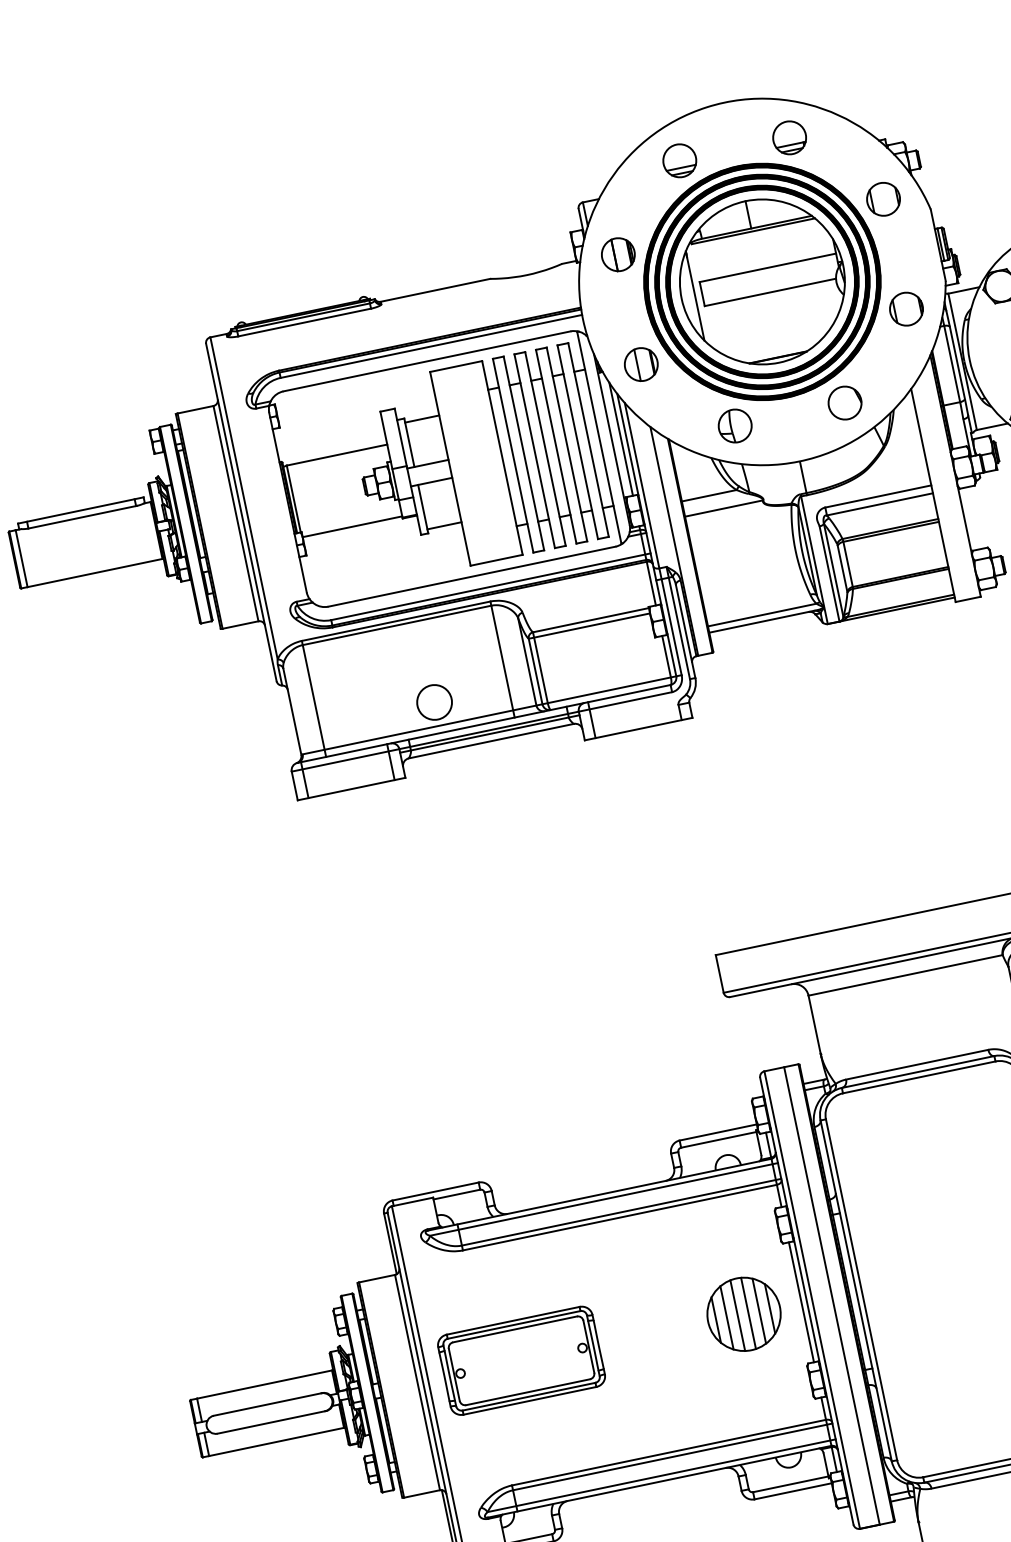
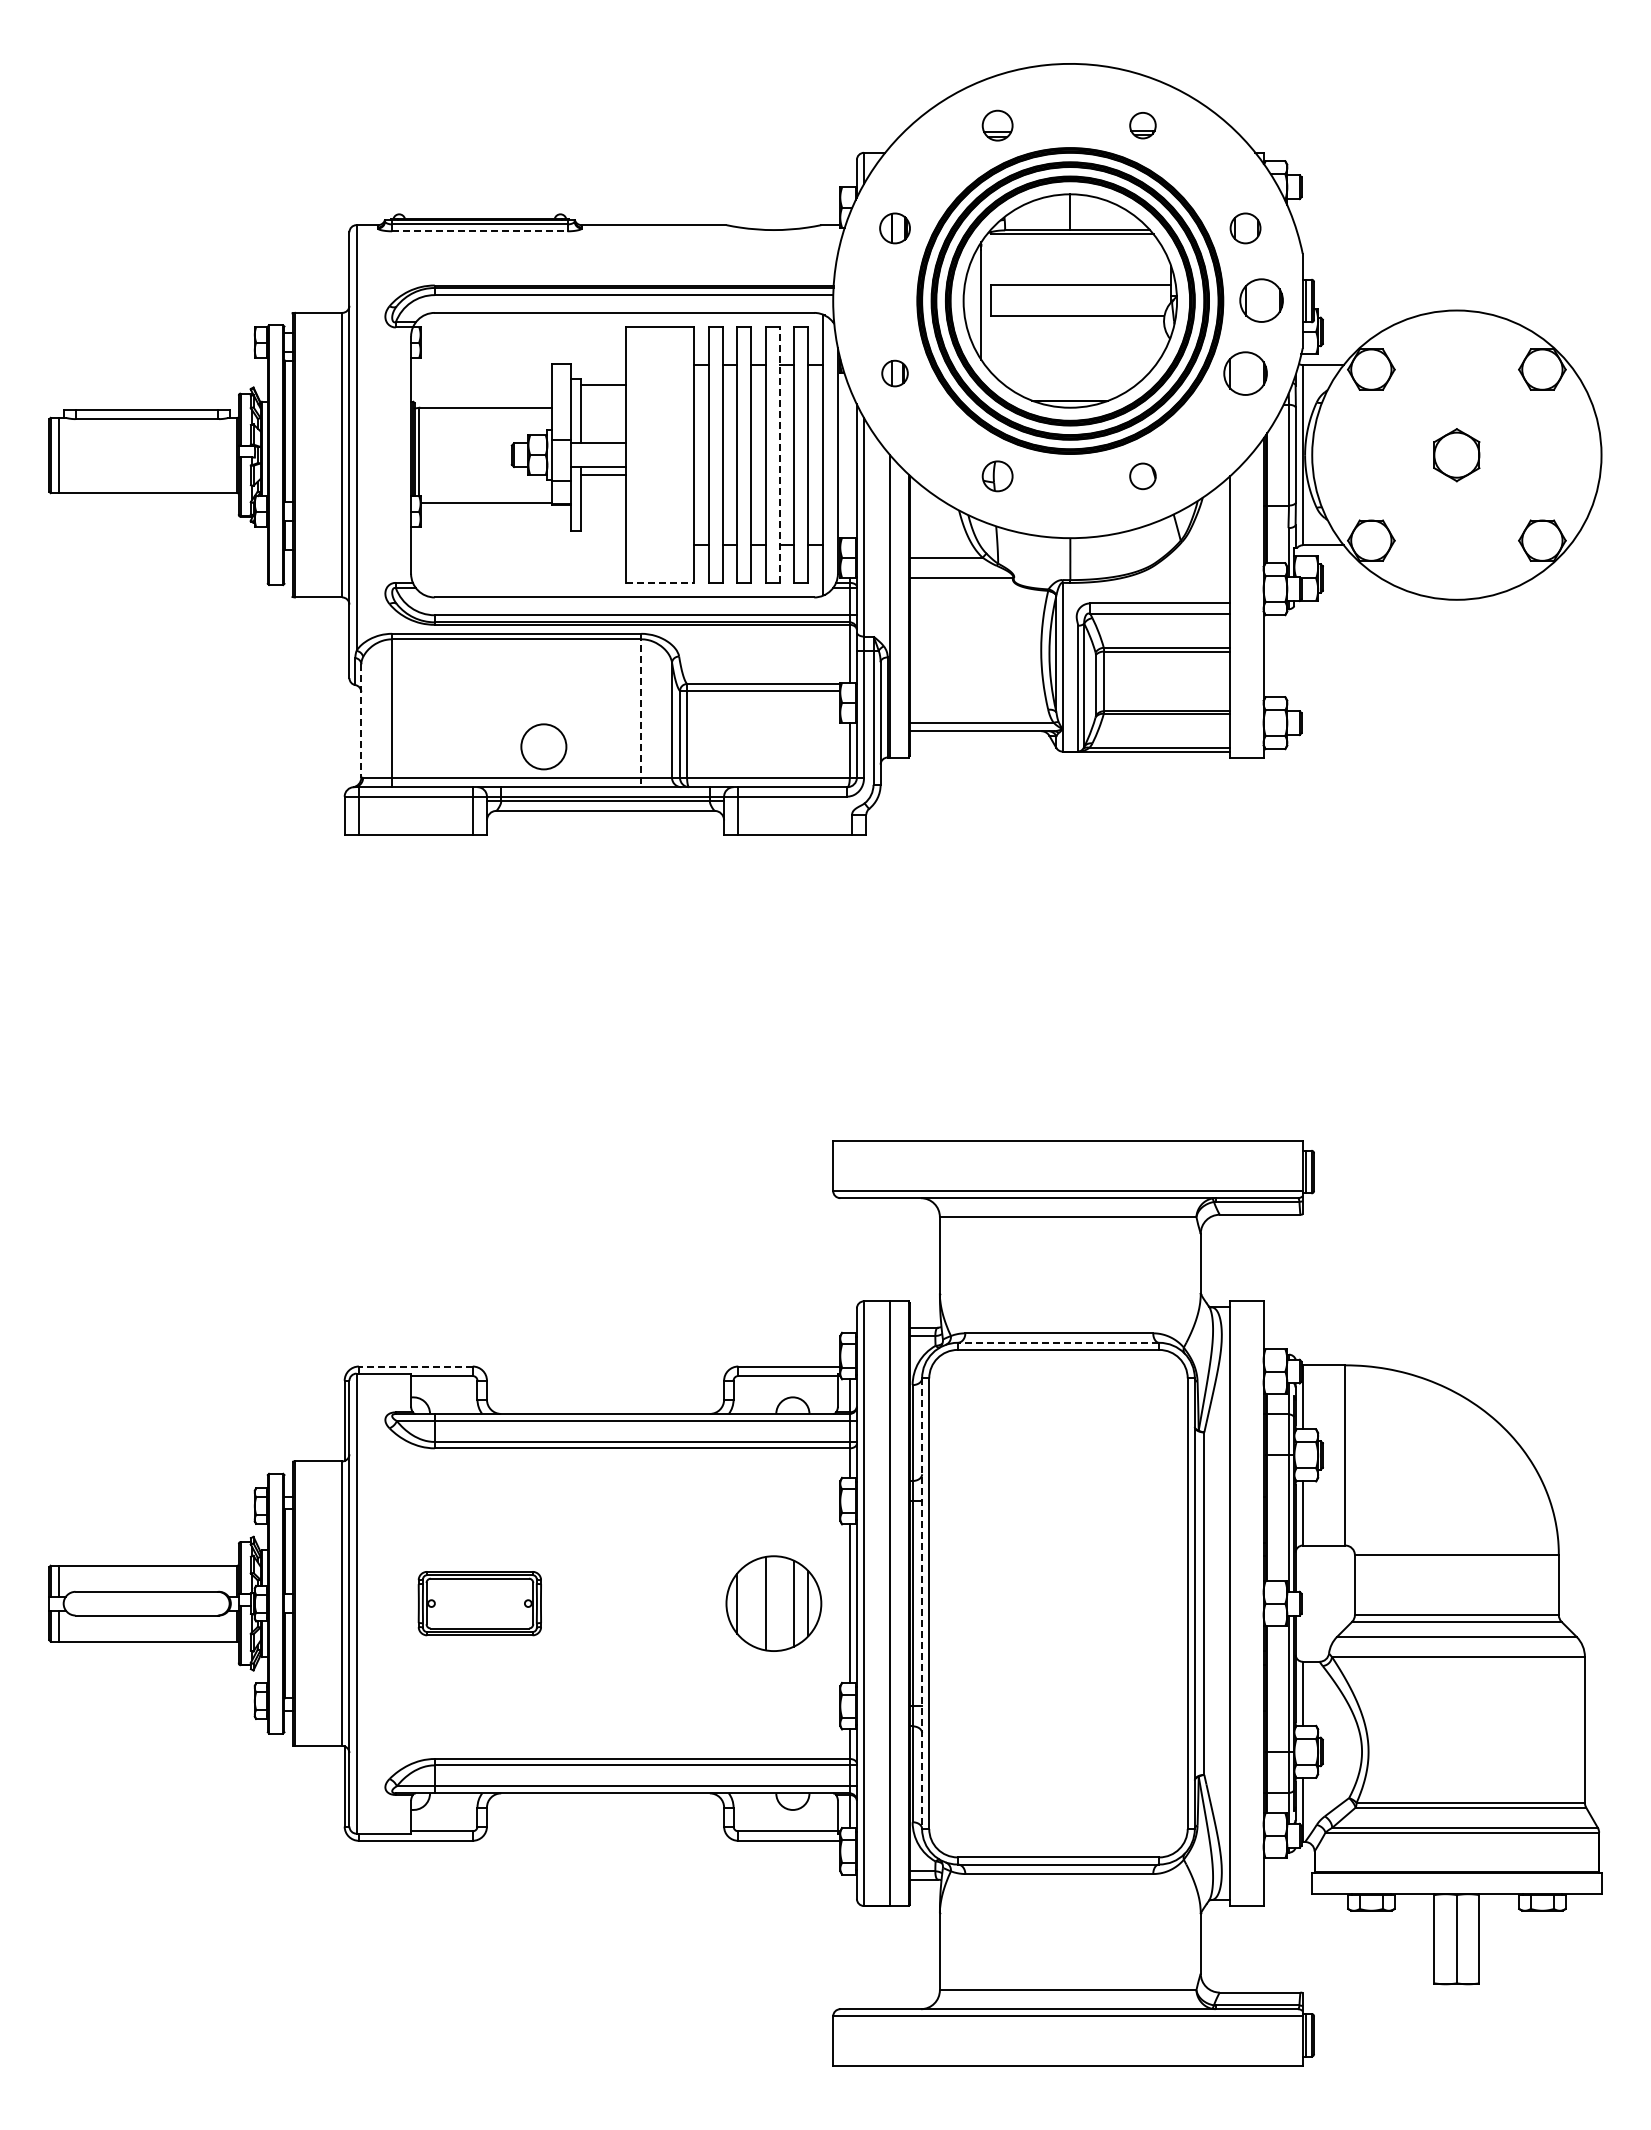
part: (789, 137) -> (1142, 125), size x0.6
part: (679, 160) -> (997, 125), size x0.7
part: (883, 199) -> (1245, 228), size x0.7
part: (906, 251) -> (1261, 300), added
part: (617, 254) -> (894, 228), size x0.7
line: (304, 322) -> (479, 231), solid -> dashed
part: (640, 364) -> (894, 373), size x0.6
part: (844, 403) -> (1142, 476), size x0.6
part: (735, 426) -> (997, 476), size x0.7
line: (620, 439) -> (849, 462), removed
line: (566, 444) -> (779, 454), solid -> dashed
line: (443, 525) -> (602, 474), moved
line: (497, 560) -> (660, 583), solid -> dashed
line: (502, 659) -> (641, 710), solid -> dashed
line: (292, 712) -> (361, 721), solid -> dashed
line: (918, 1071) -> (1058, 1342), solid -> dashed
line: (435, 1191) -> (415, 1366), solid -> dashed
line: (856, 1291) -> (922, 1604), solid -> dashed
line: (748, 1313) -> (779, 1603), removed
line: (727, 1317) -> (751, 1603), removed
part: (521, 1360) -> (479, 1603), size x0.6

